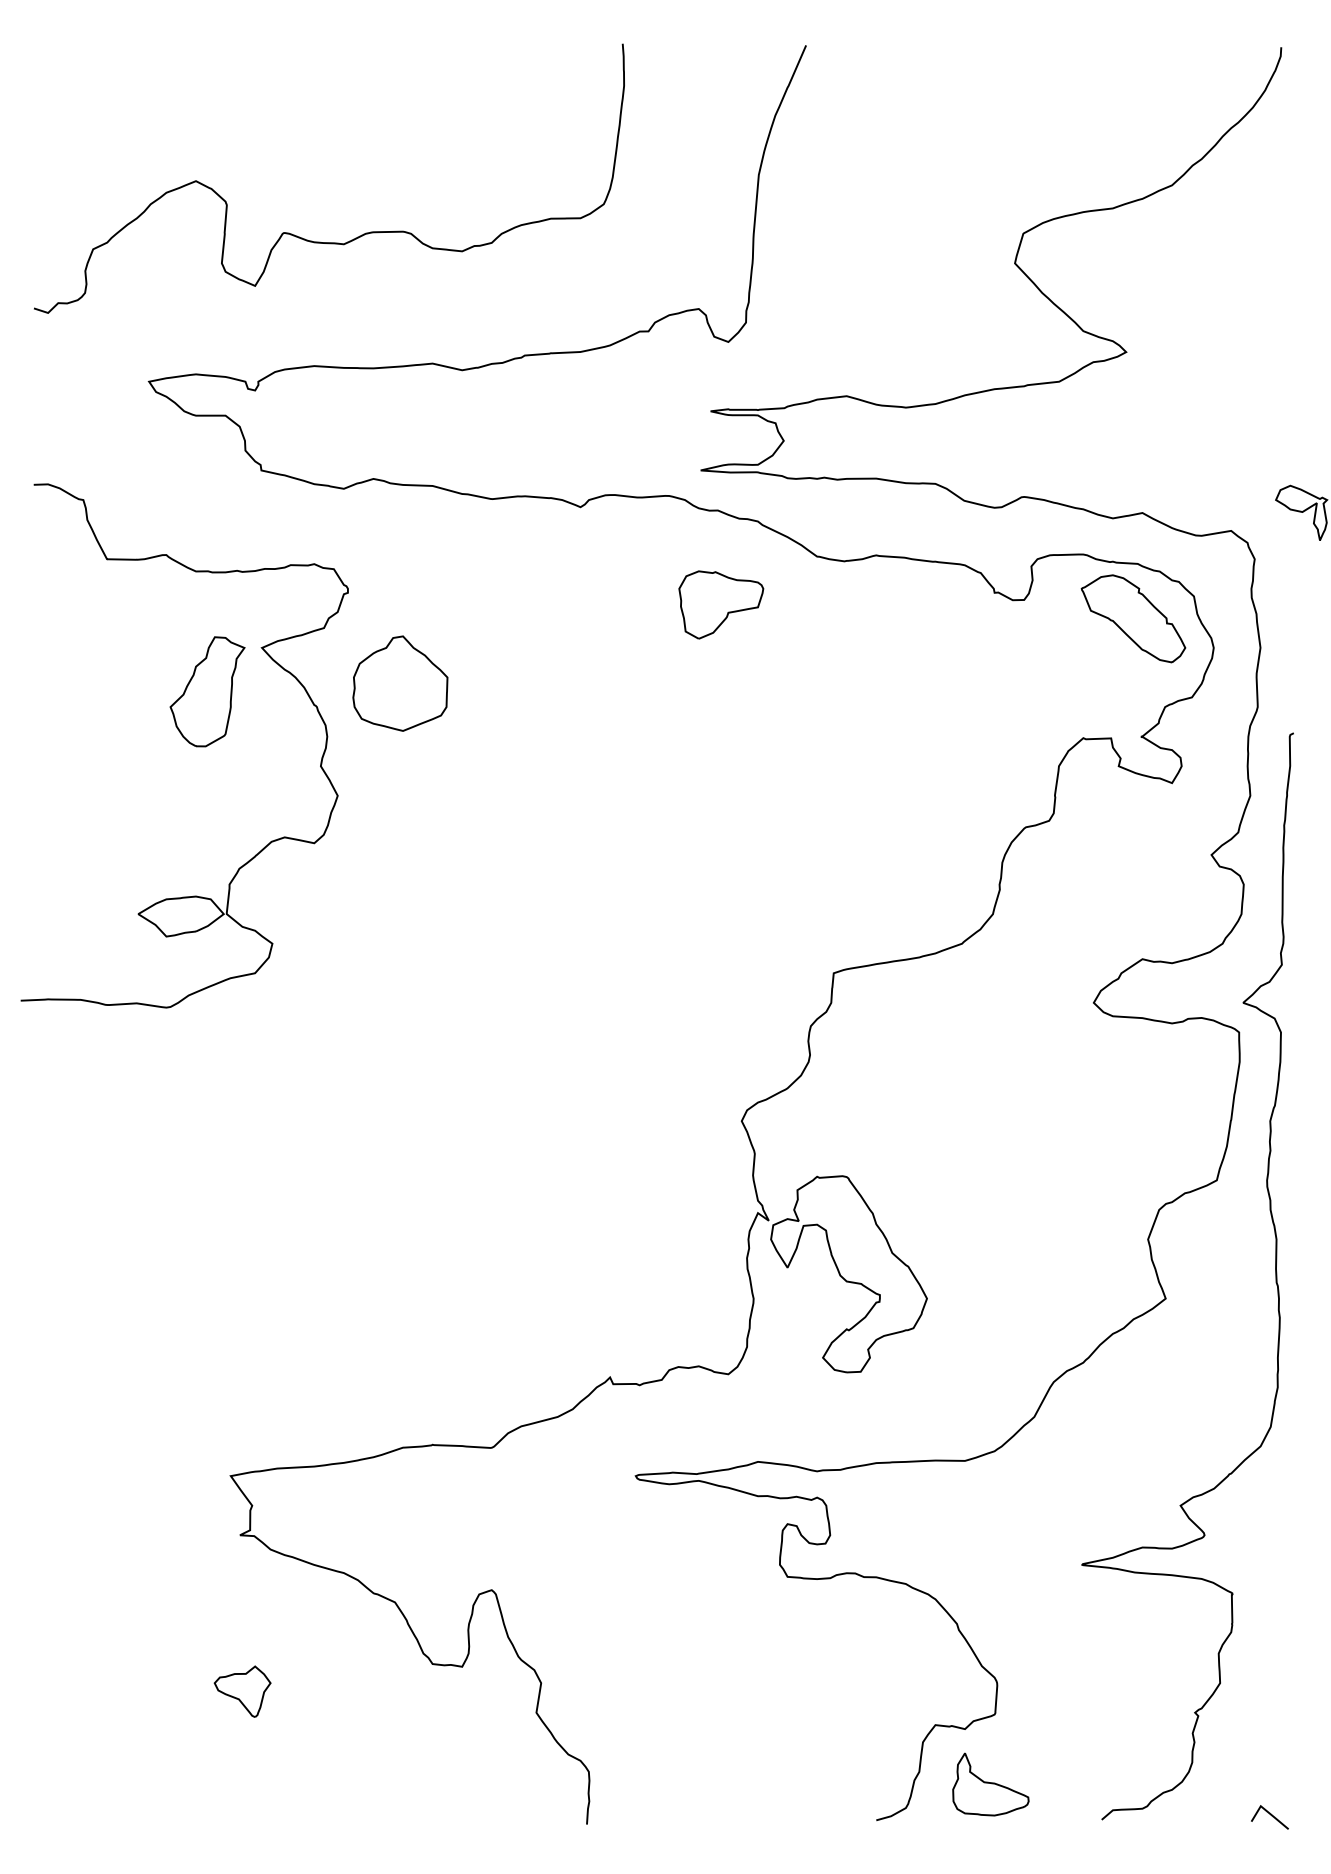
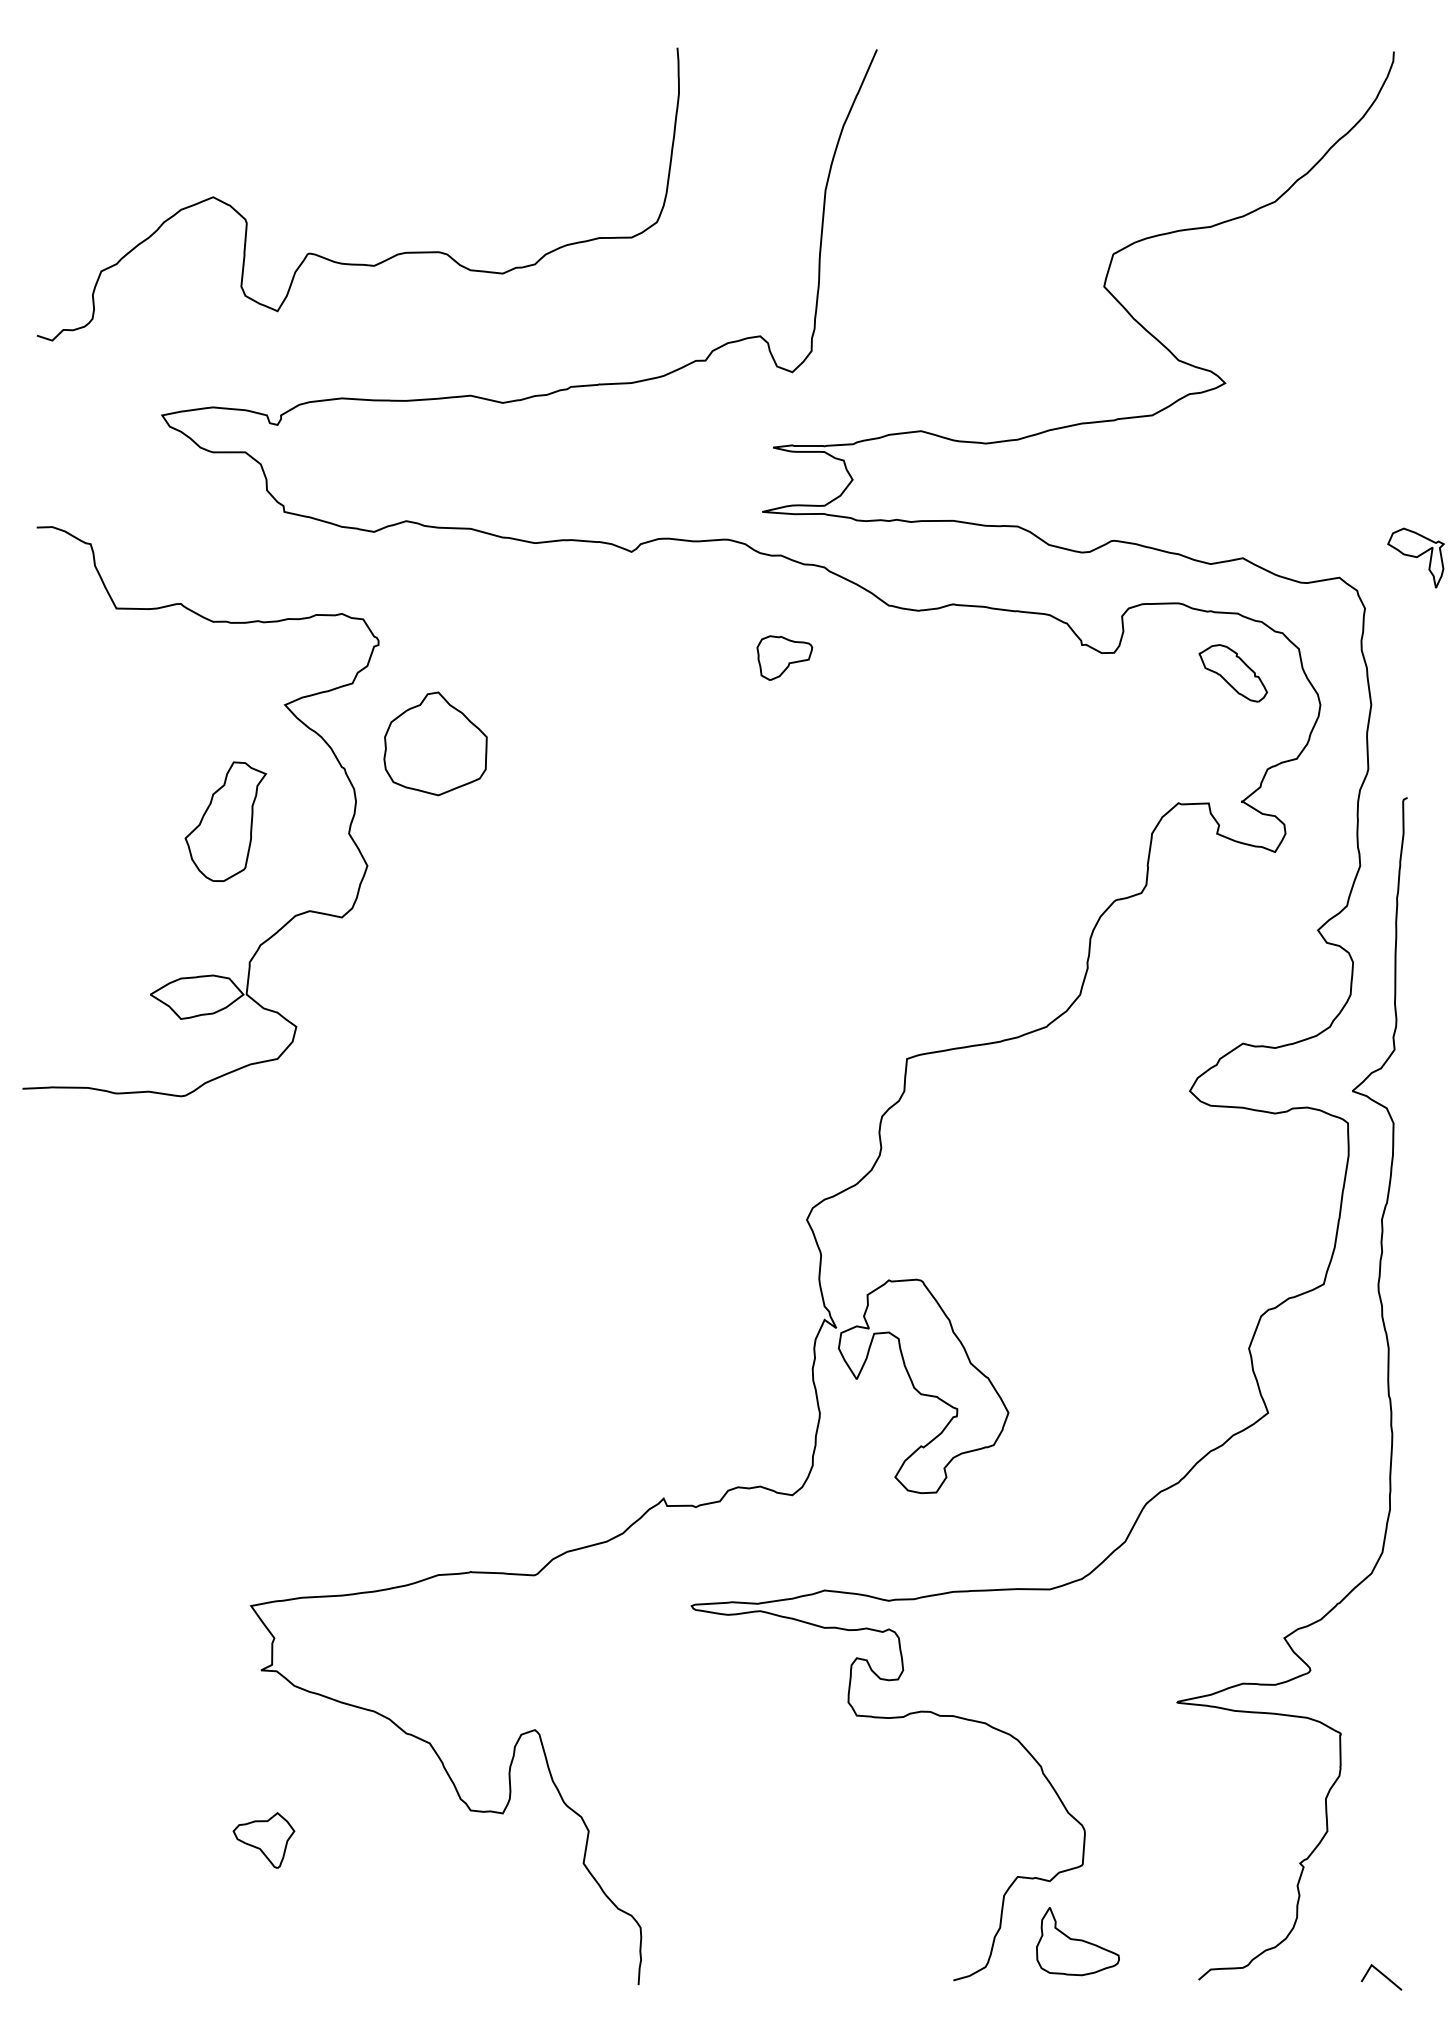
part: (721, 604) -> (784, 657), size x0.6
part: (1133, 618) -> (1233, 673), size x0.6
part: (207, 691) -> (225, 821), moved

